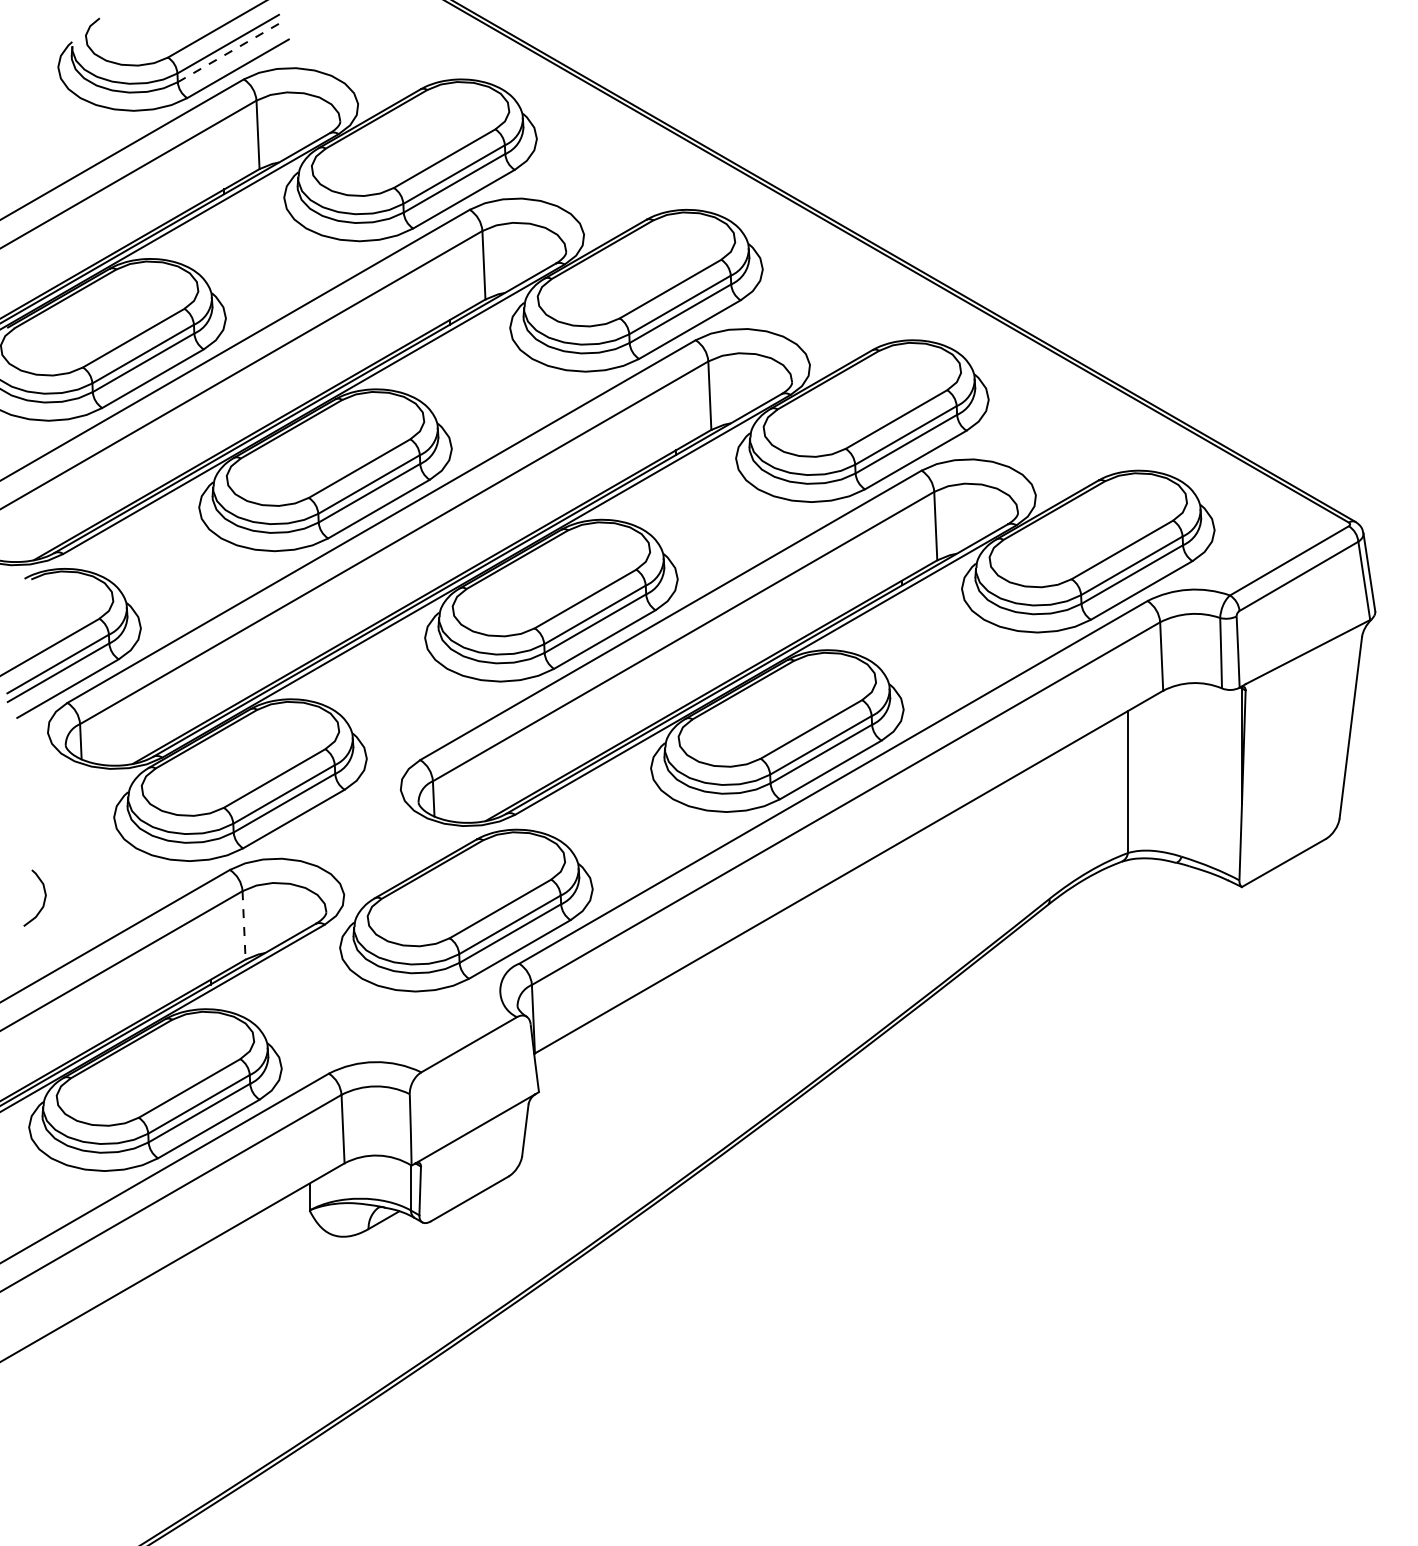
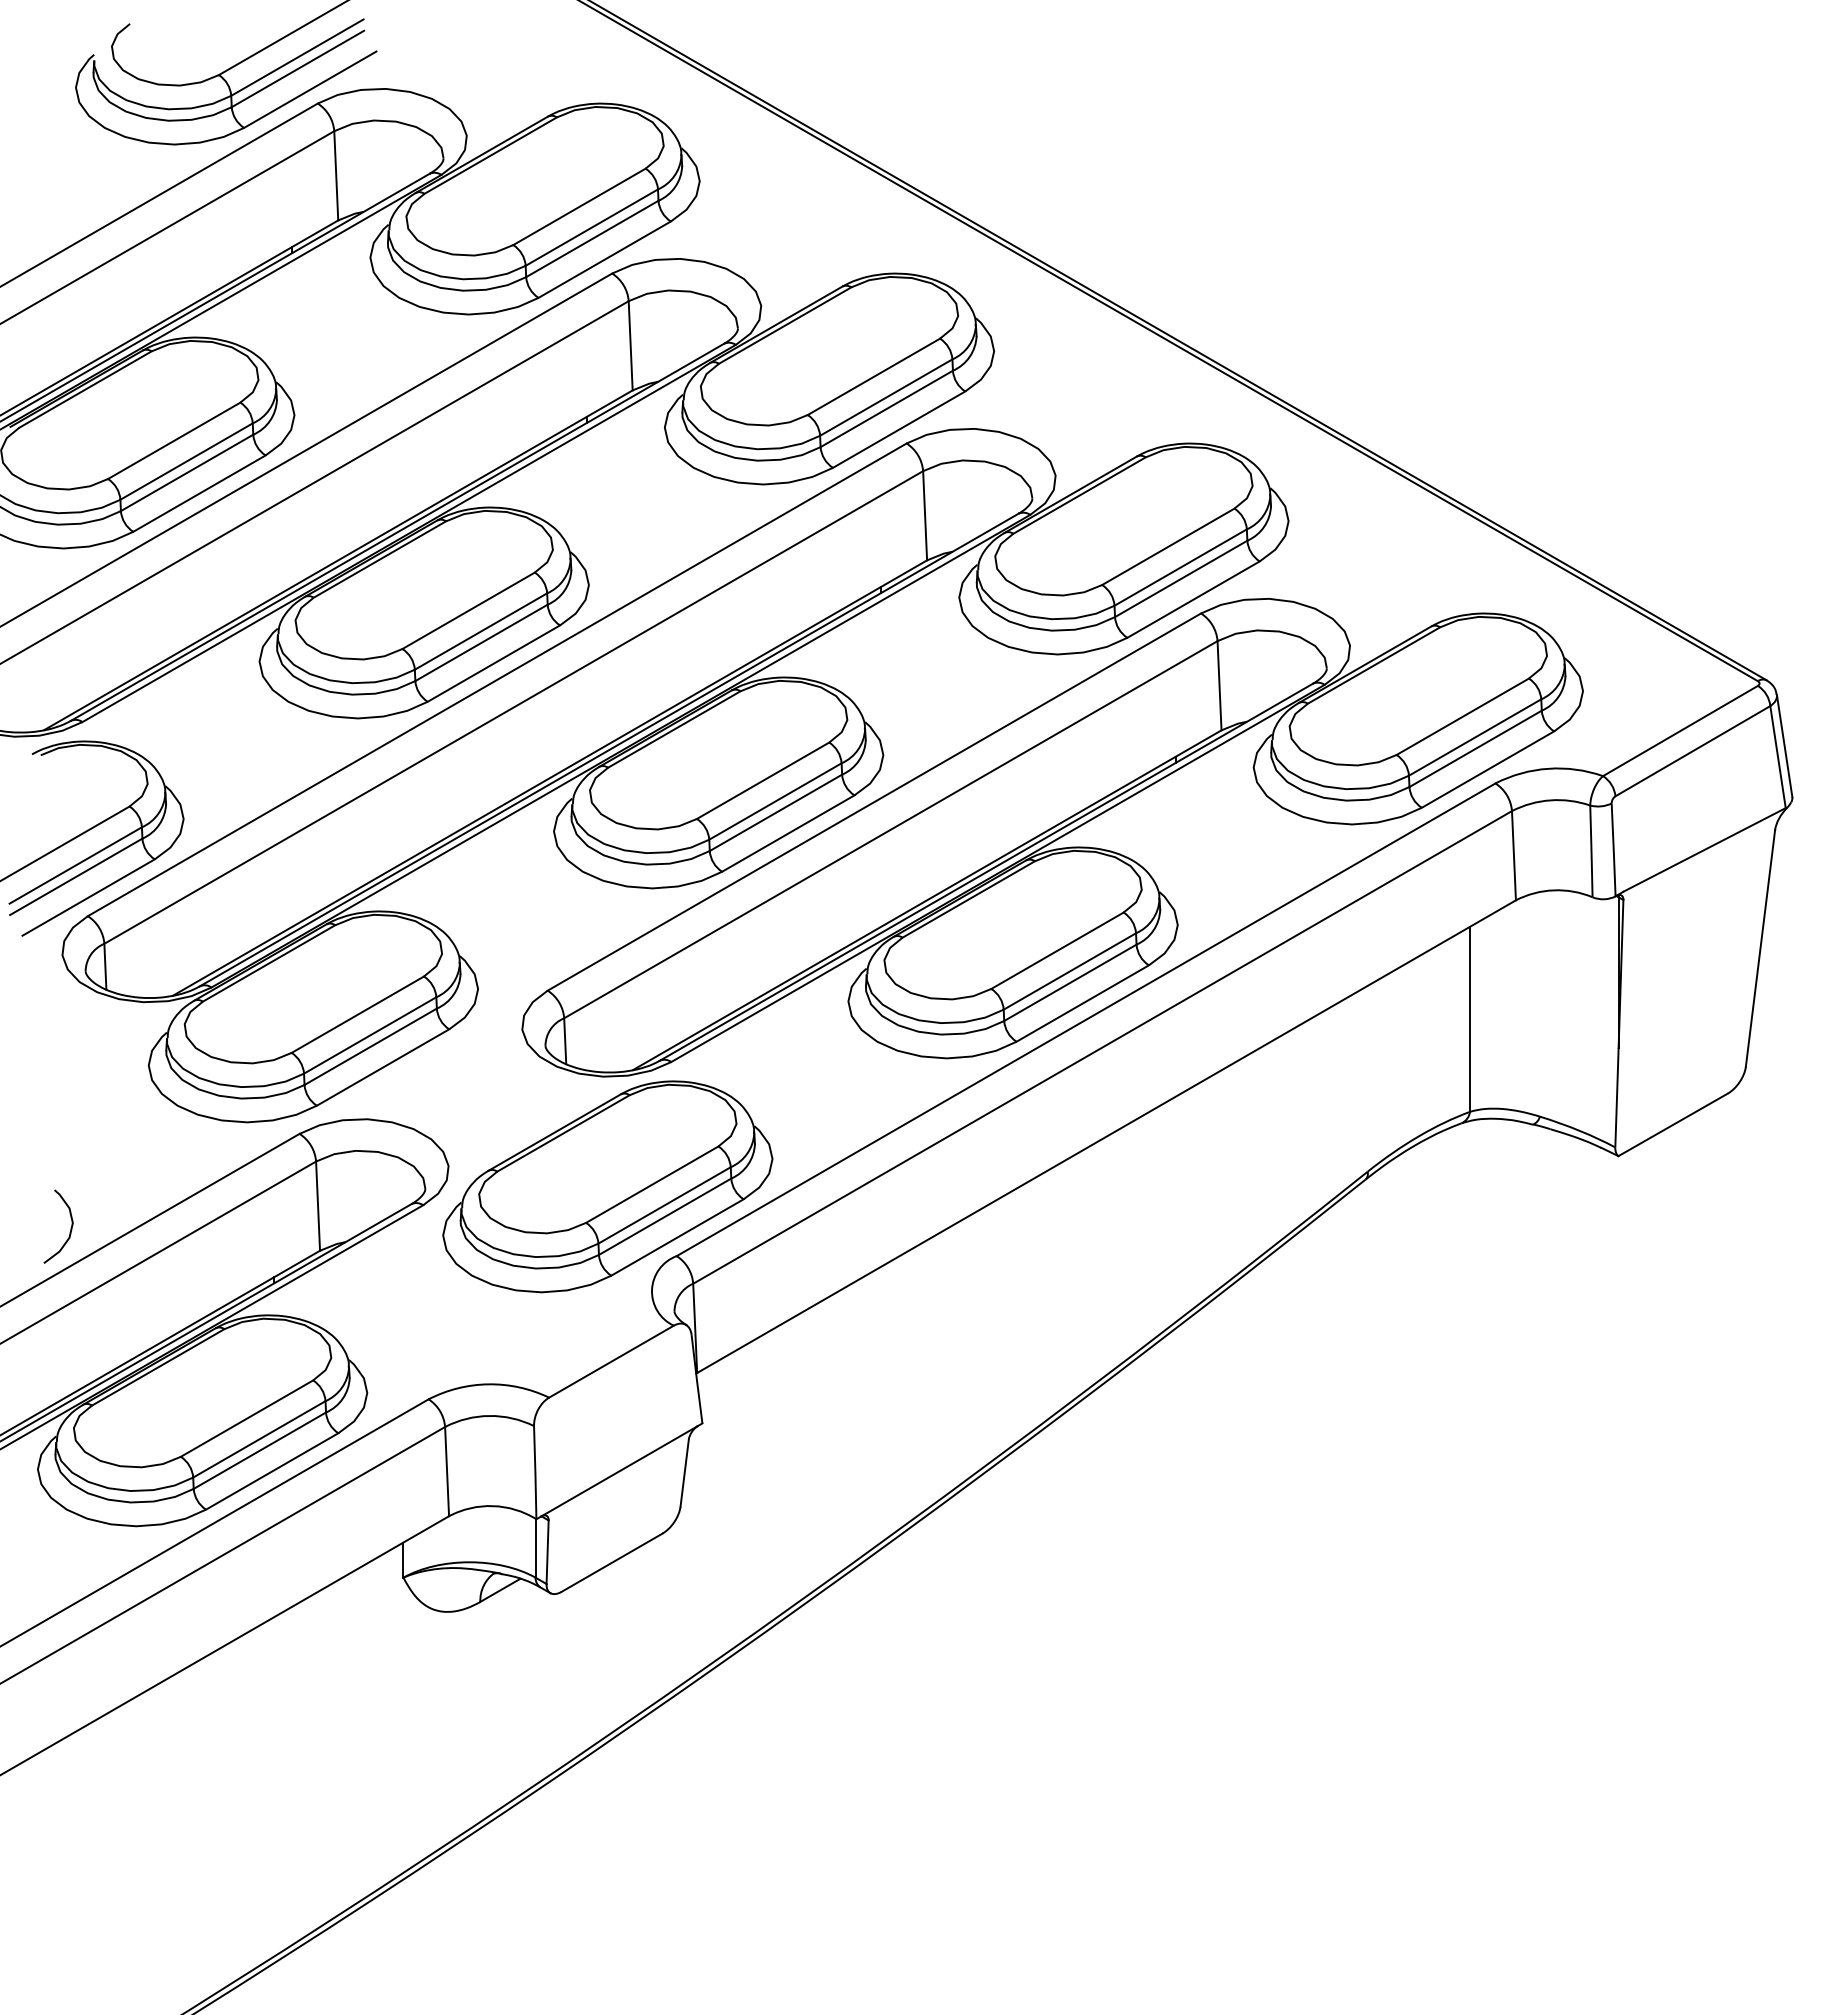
line: (229, 52) -> (298, 68), dashed -> solid
curve: (44, 898) -> (70, 1227), moved
line: (244, 925) -> (318, 1206), dashed -> solid

